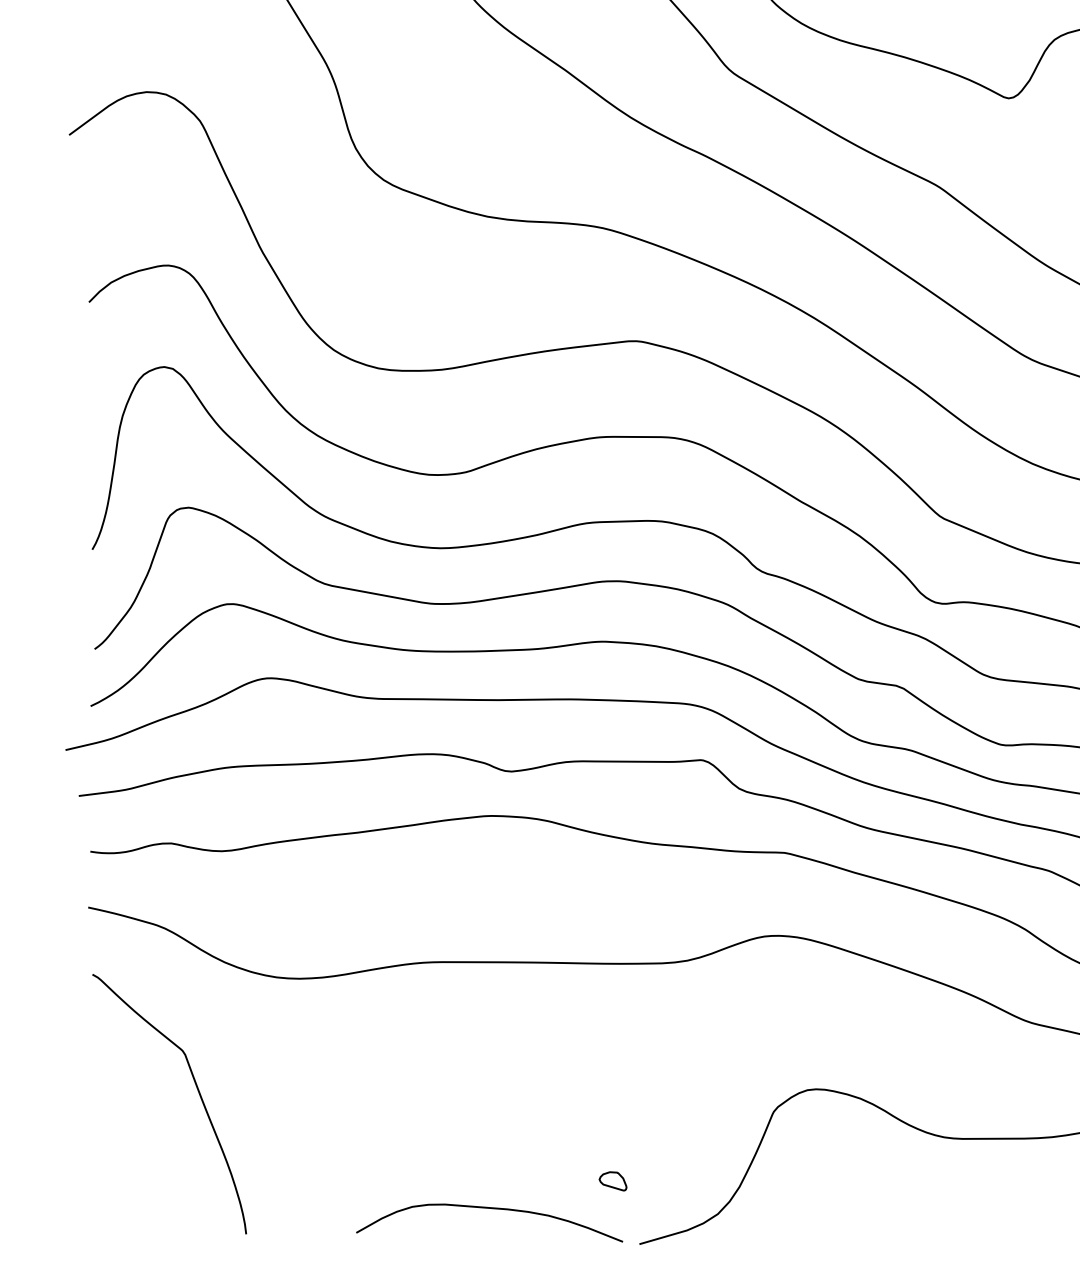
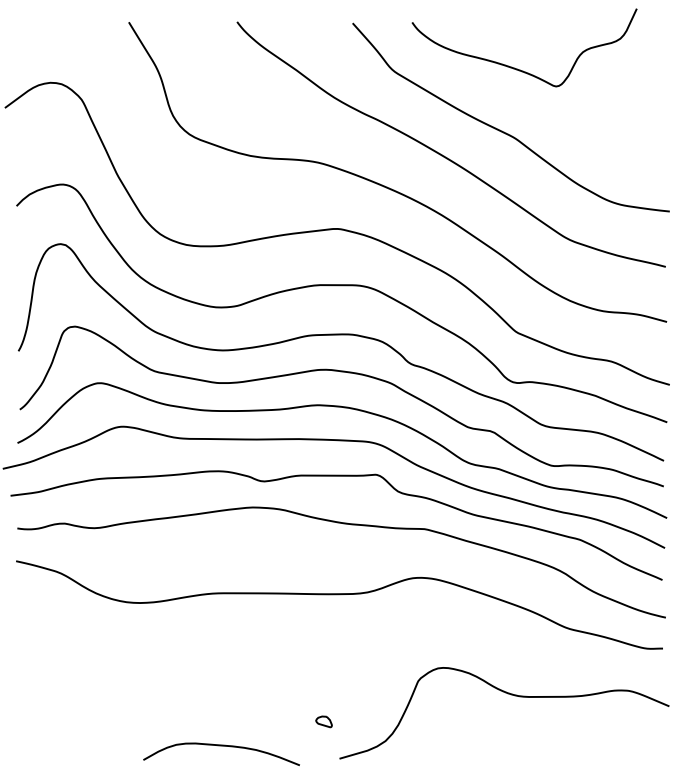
curve: (196, 1090) -> (79, 668), removed
curve: (489, 1209) -> (221, 746), moved

